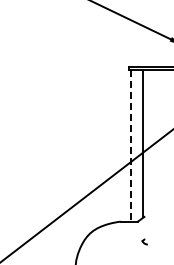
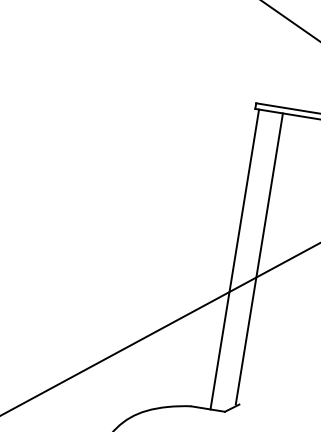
line: (130, 145) -> (234, 258), dashed -> solid

